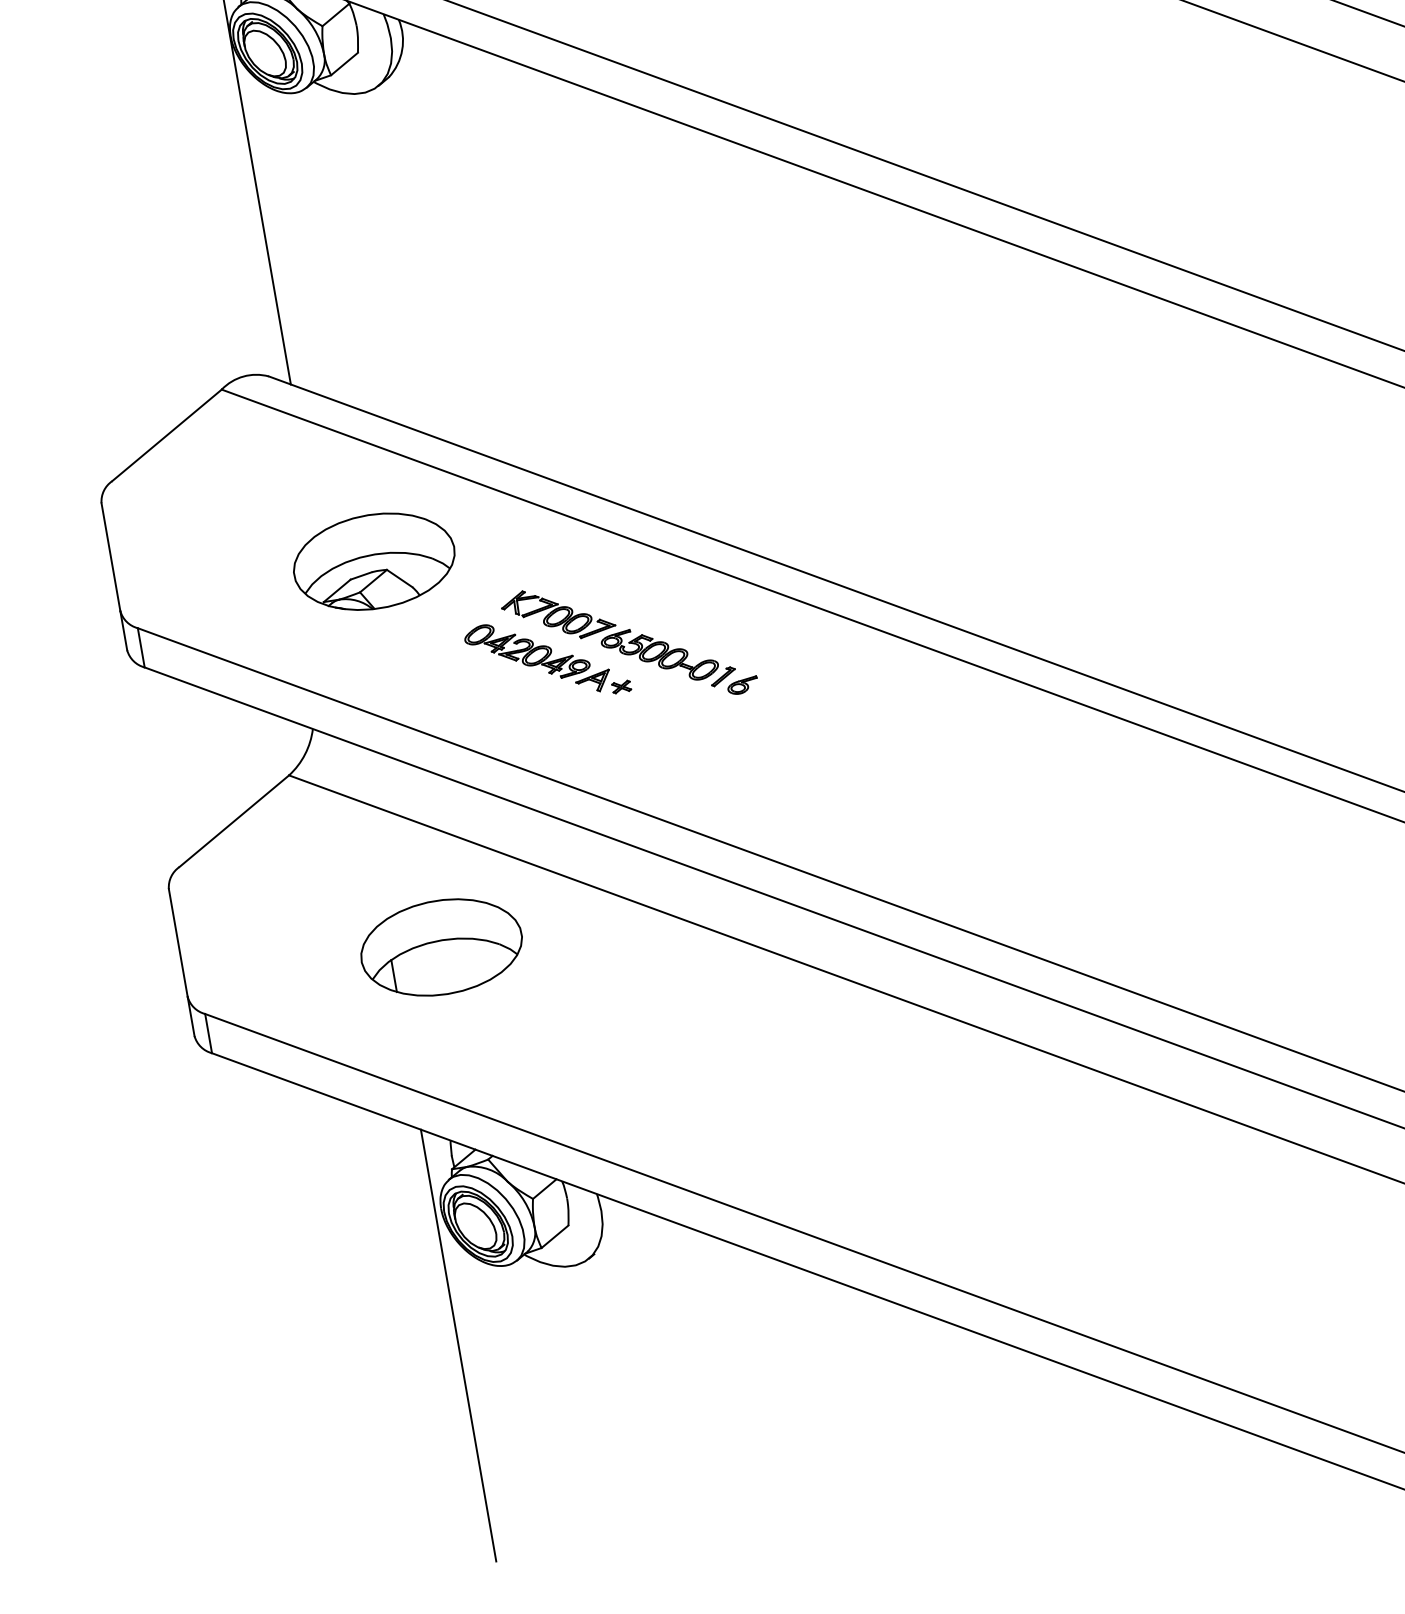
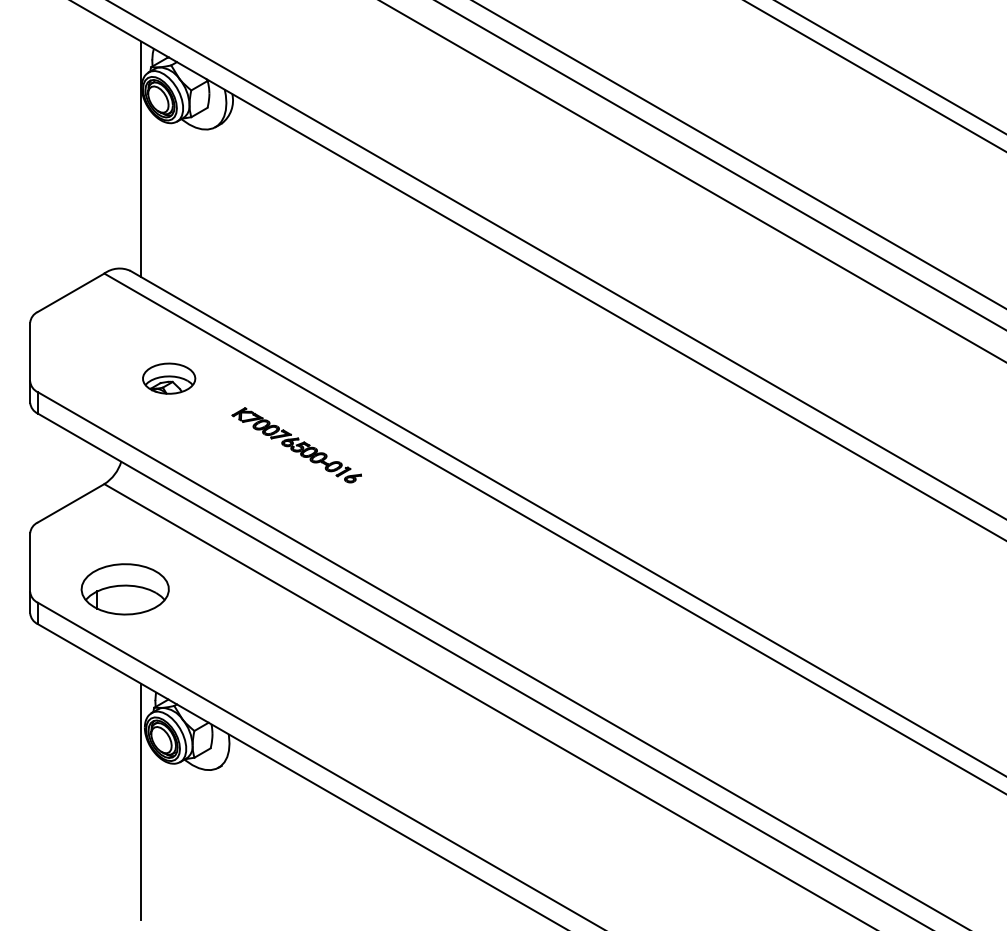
part: (372, 561) -> (168, 378), size x0.6
part: (546, 659) -> (251, 446), removed
part: (440, 948) -> (124, 589), moved

